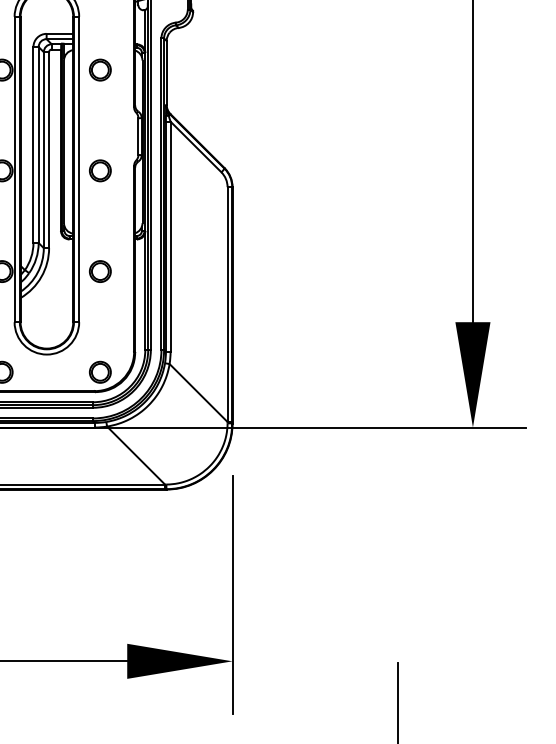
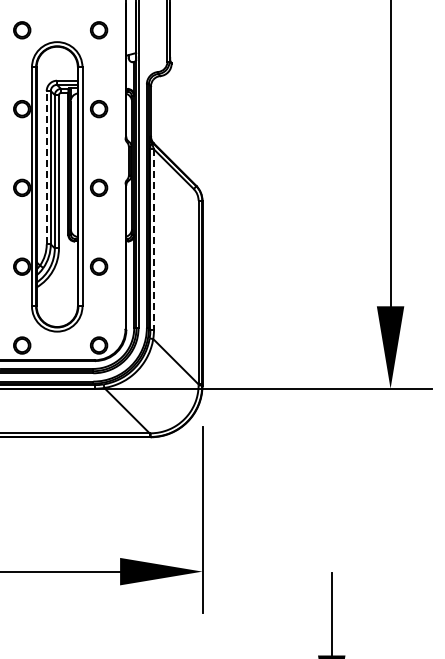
line: (33, 144) -> (46, 167), solid -> dashed
line: (171, 236) -> (154, 239), solid -> dashed

